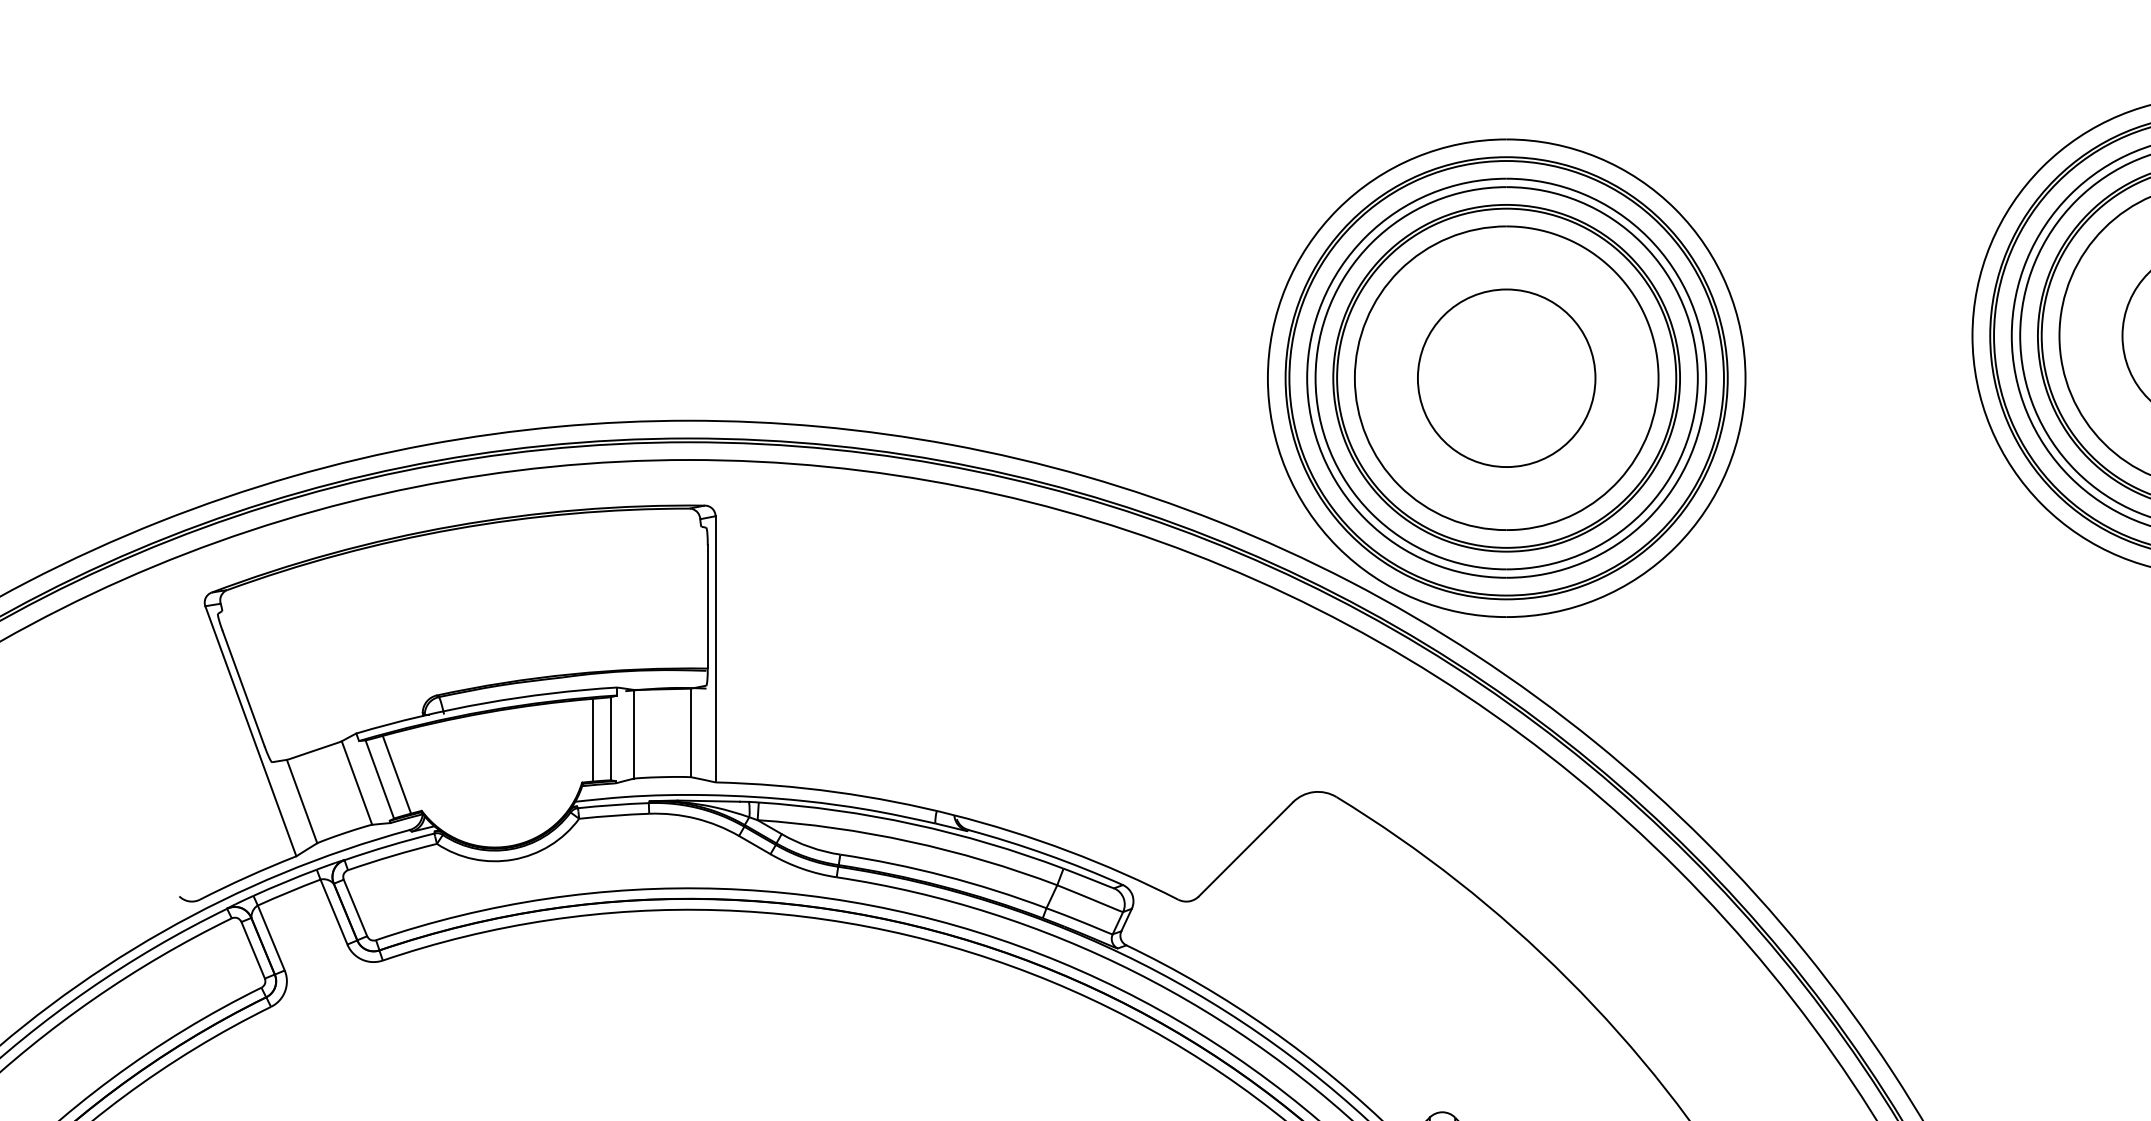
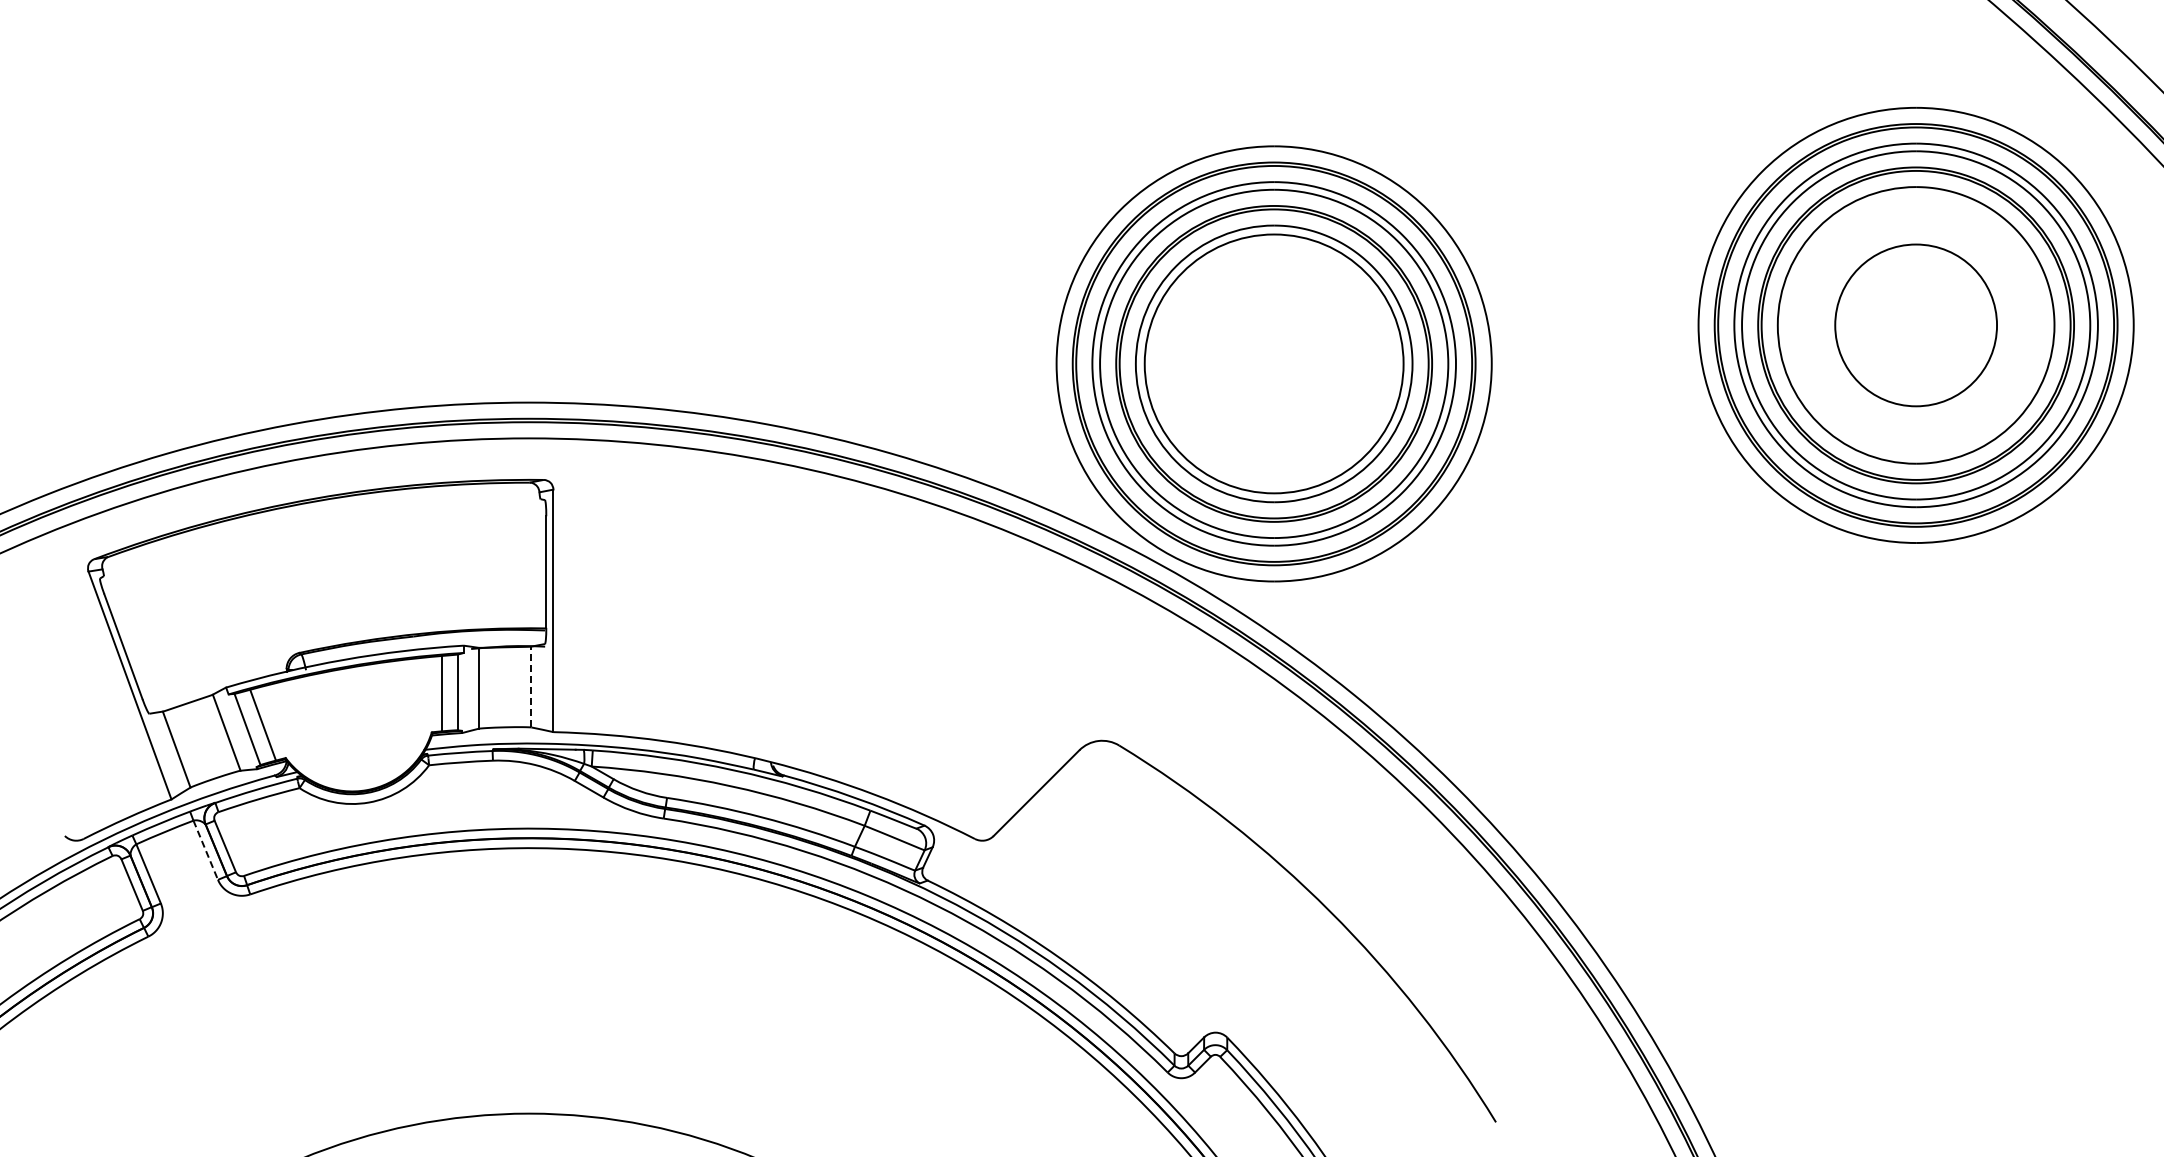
circle: (1507, 377) -> (1274, 363), size x1.6
line: (691, 732) -> (531, 686), solid -> dashed
line: (333, 912) -> (205, 850), solid -> dashed

